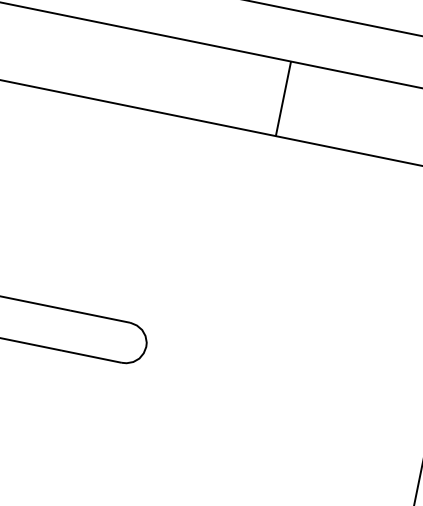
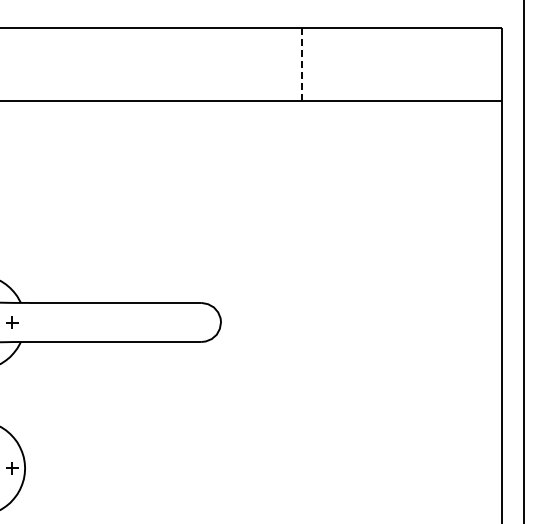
line: (283, 99) -> (302, 64), solid -> dashed

